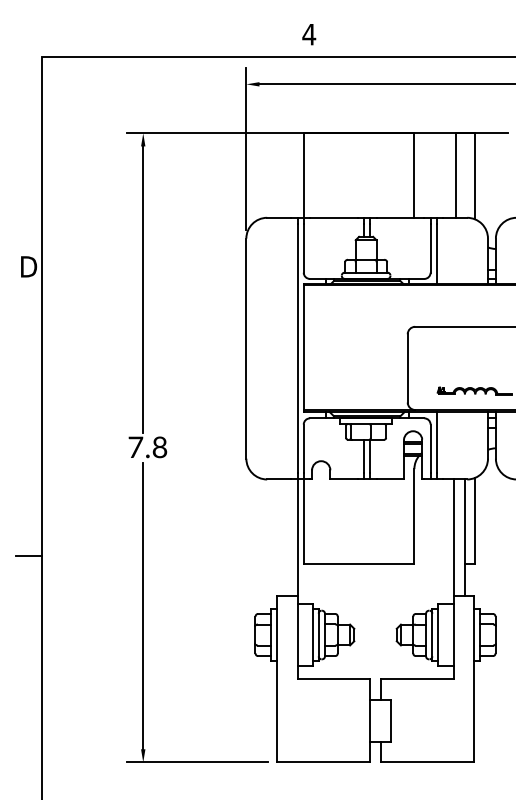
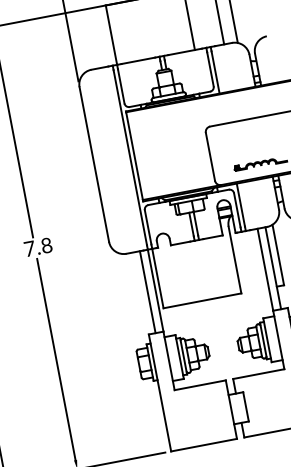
line: (286, 537) -> (147, 291), added

